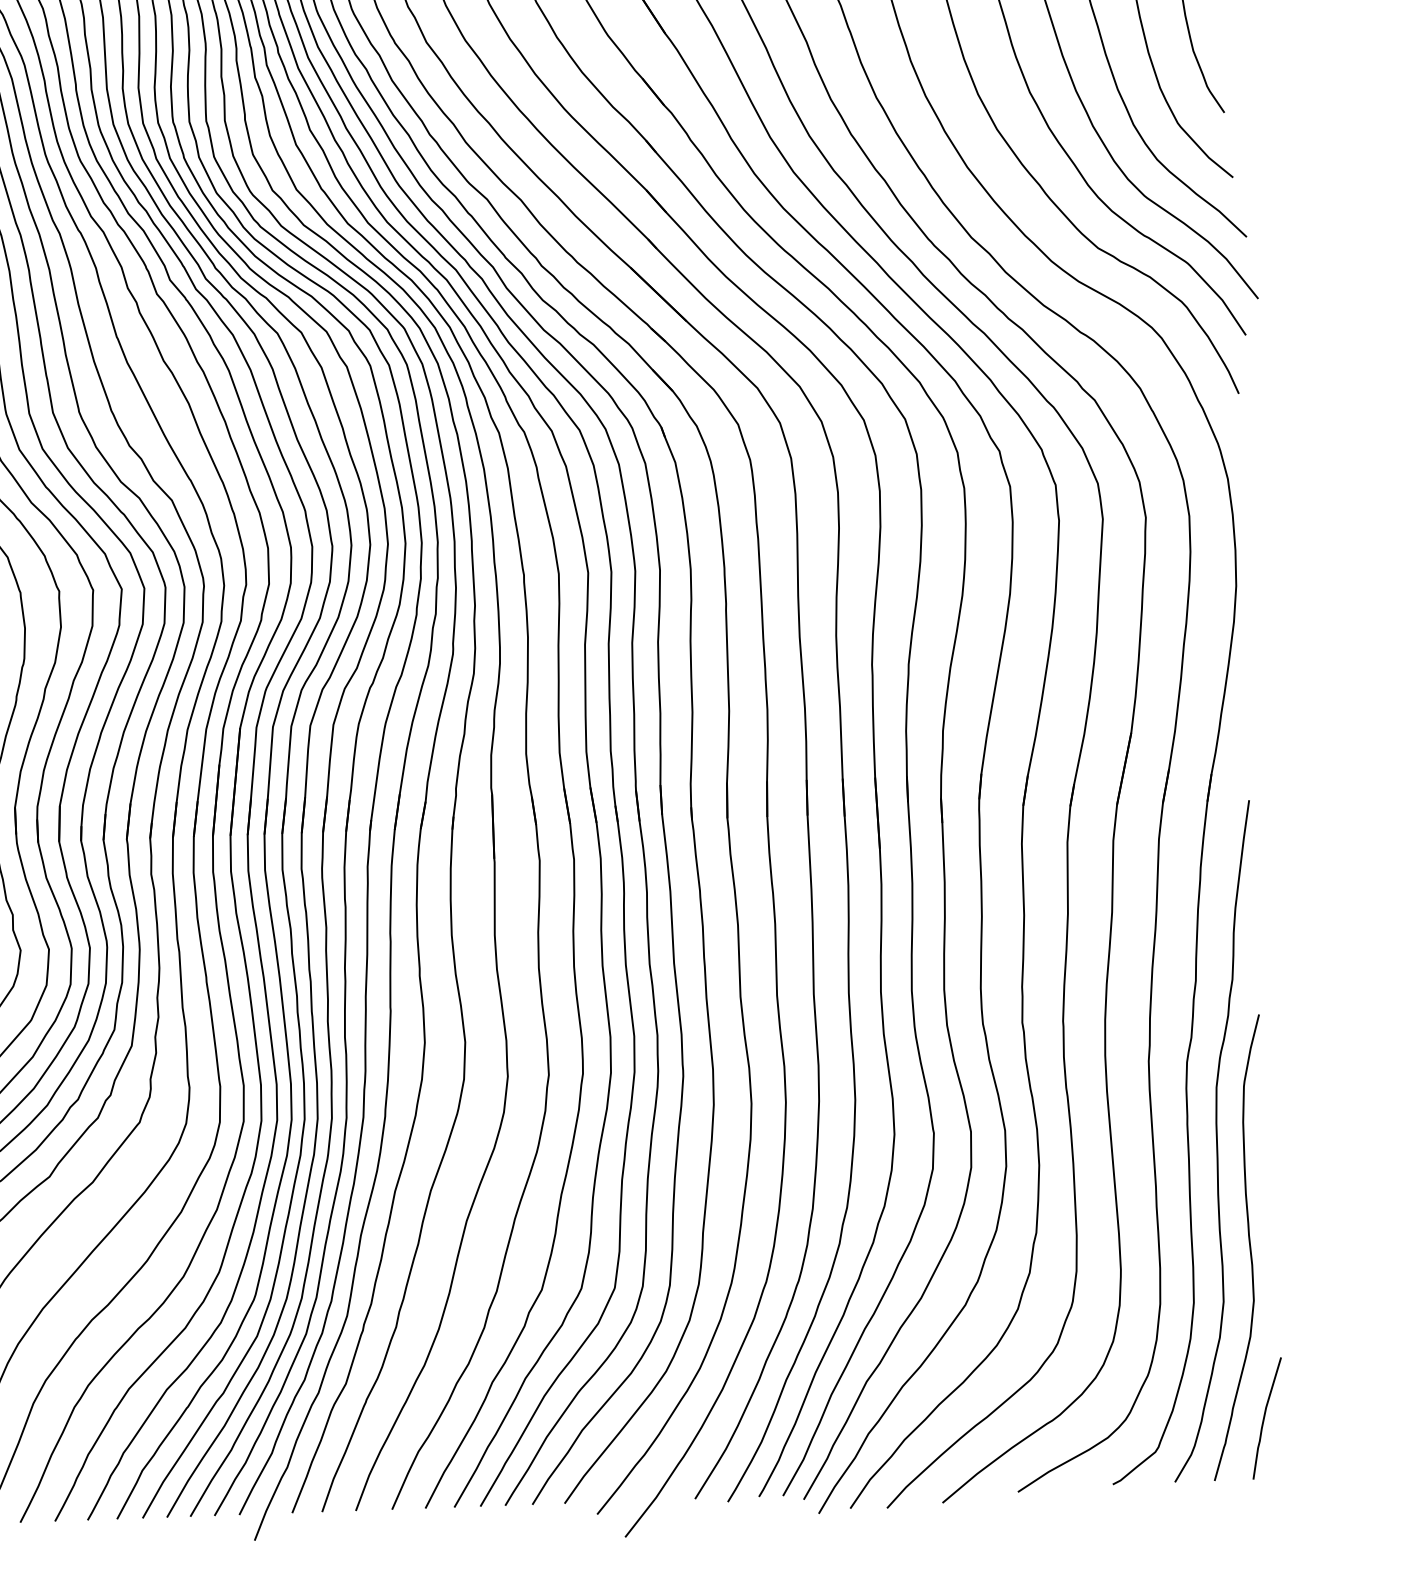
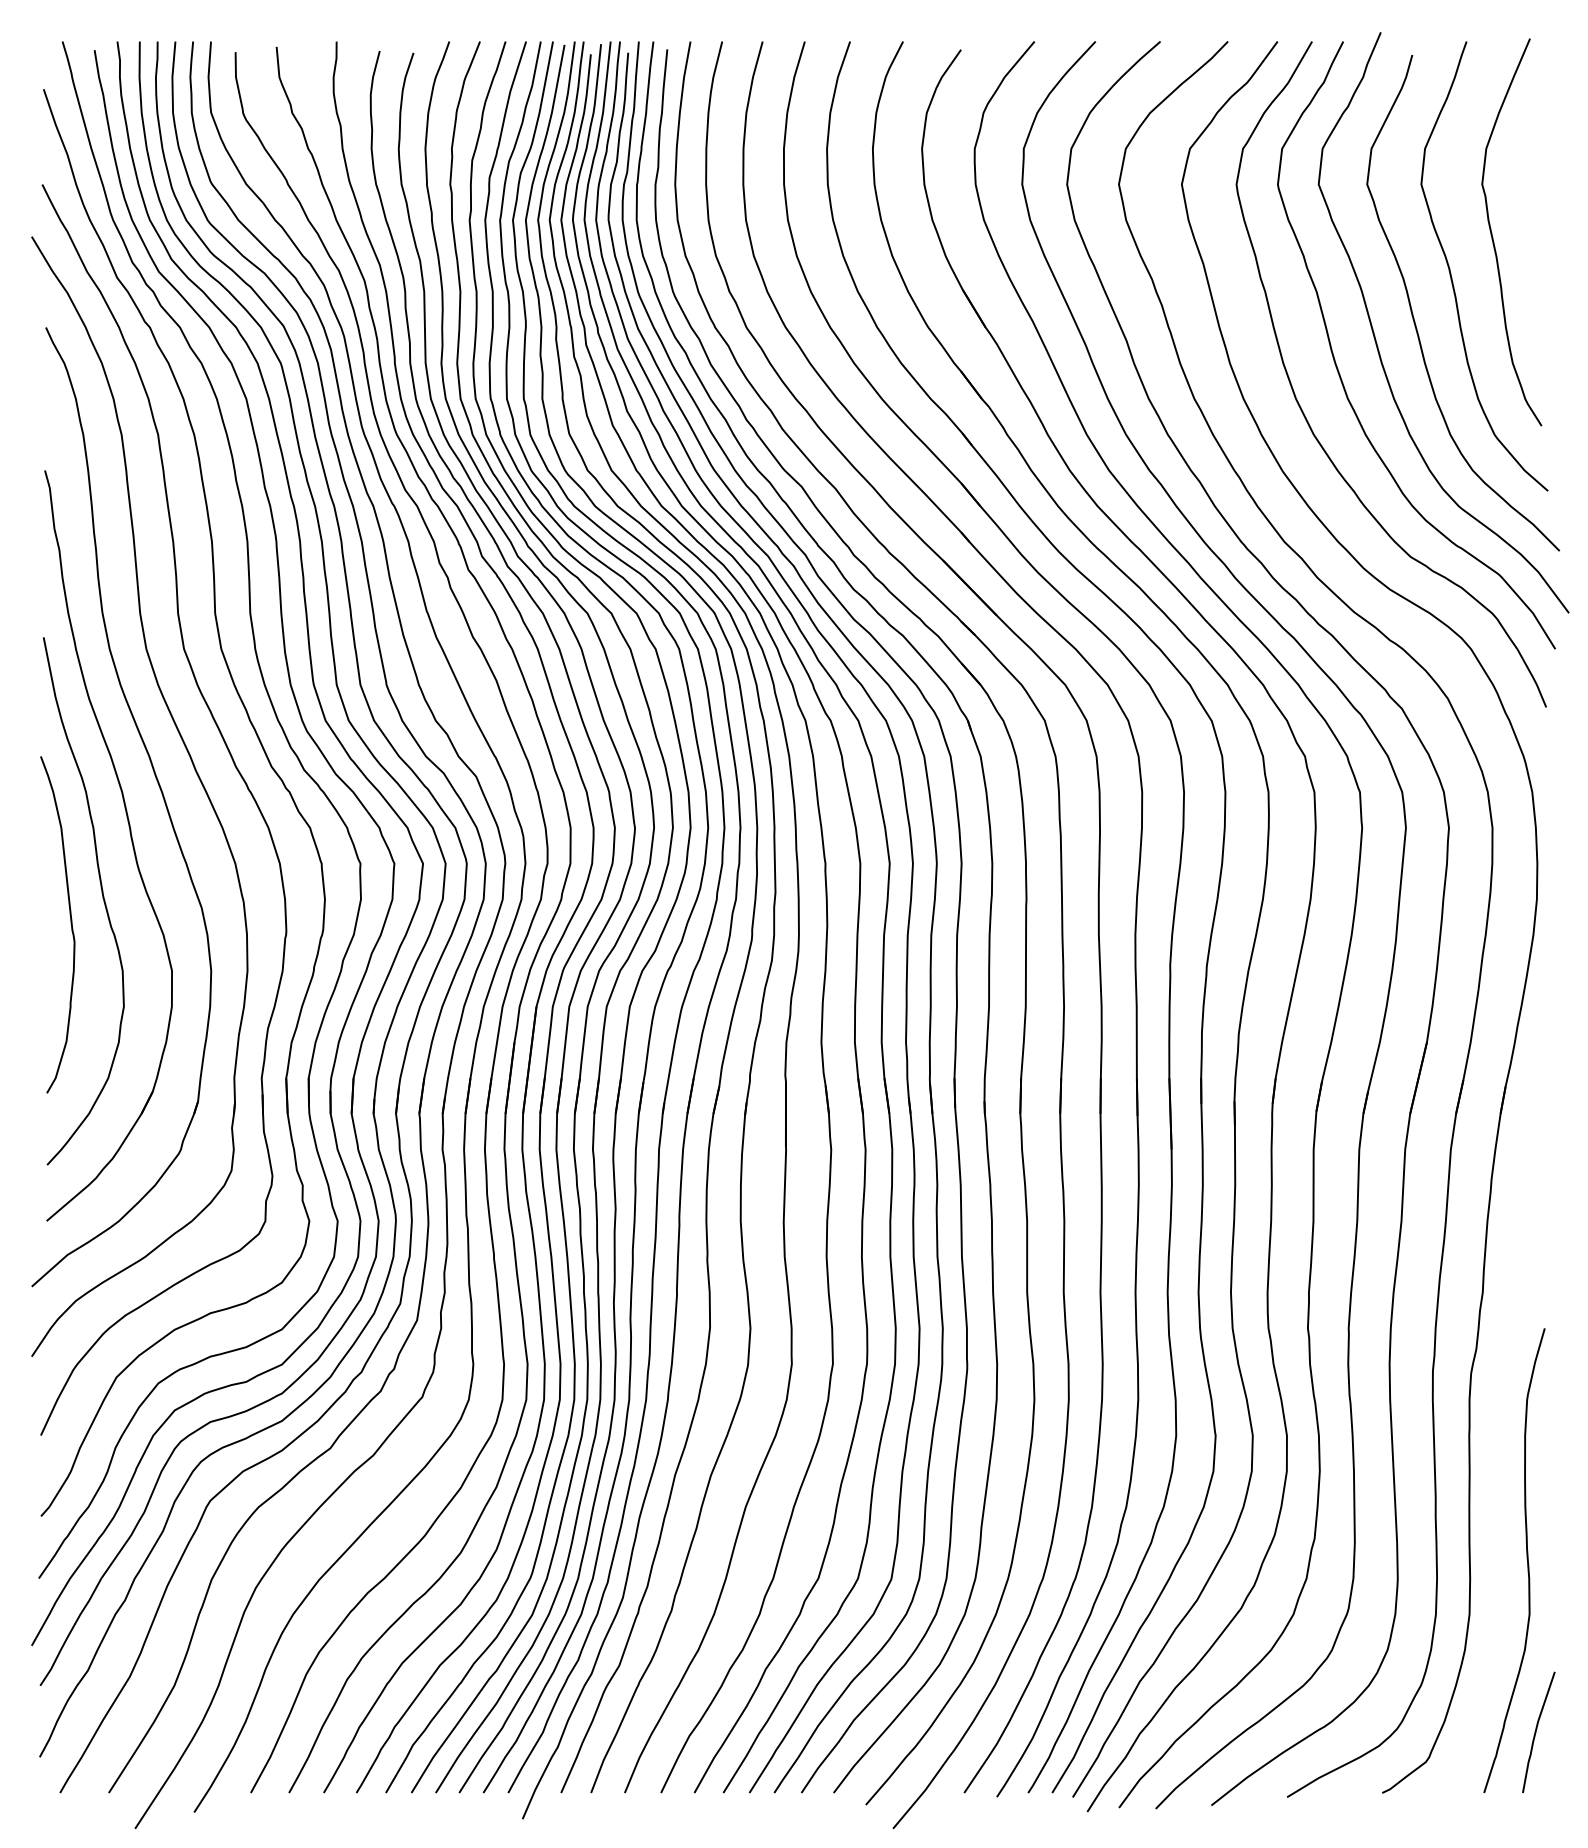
curve: (1216, 1141) -> (1497, 1453), removed

